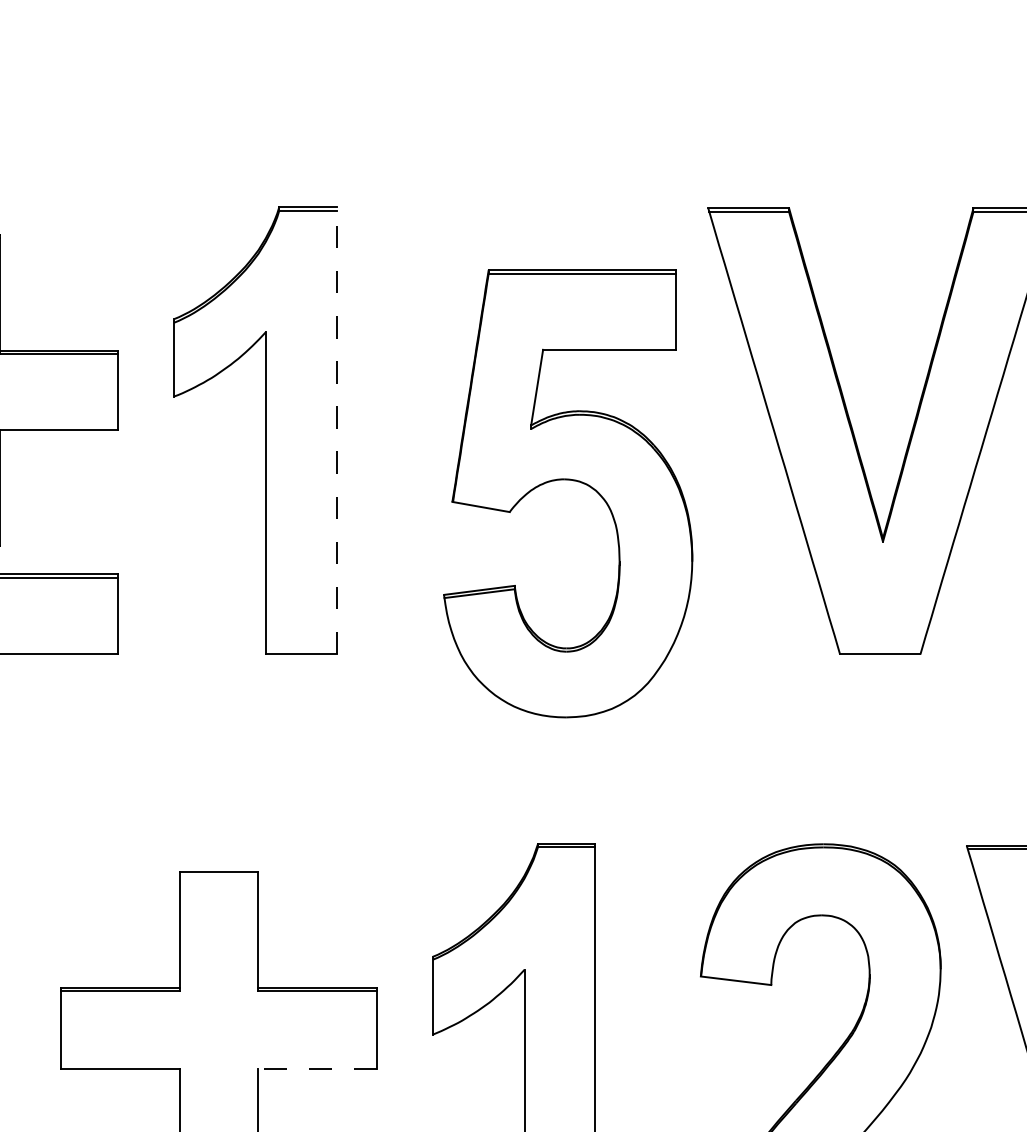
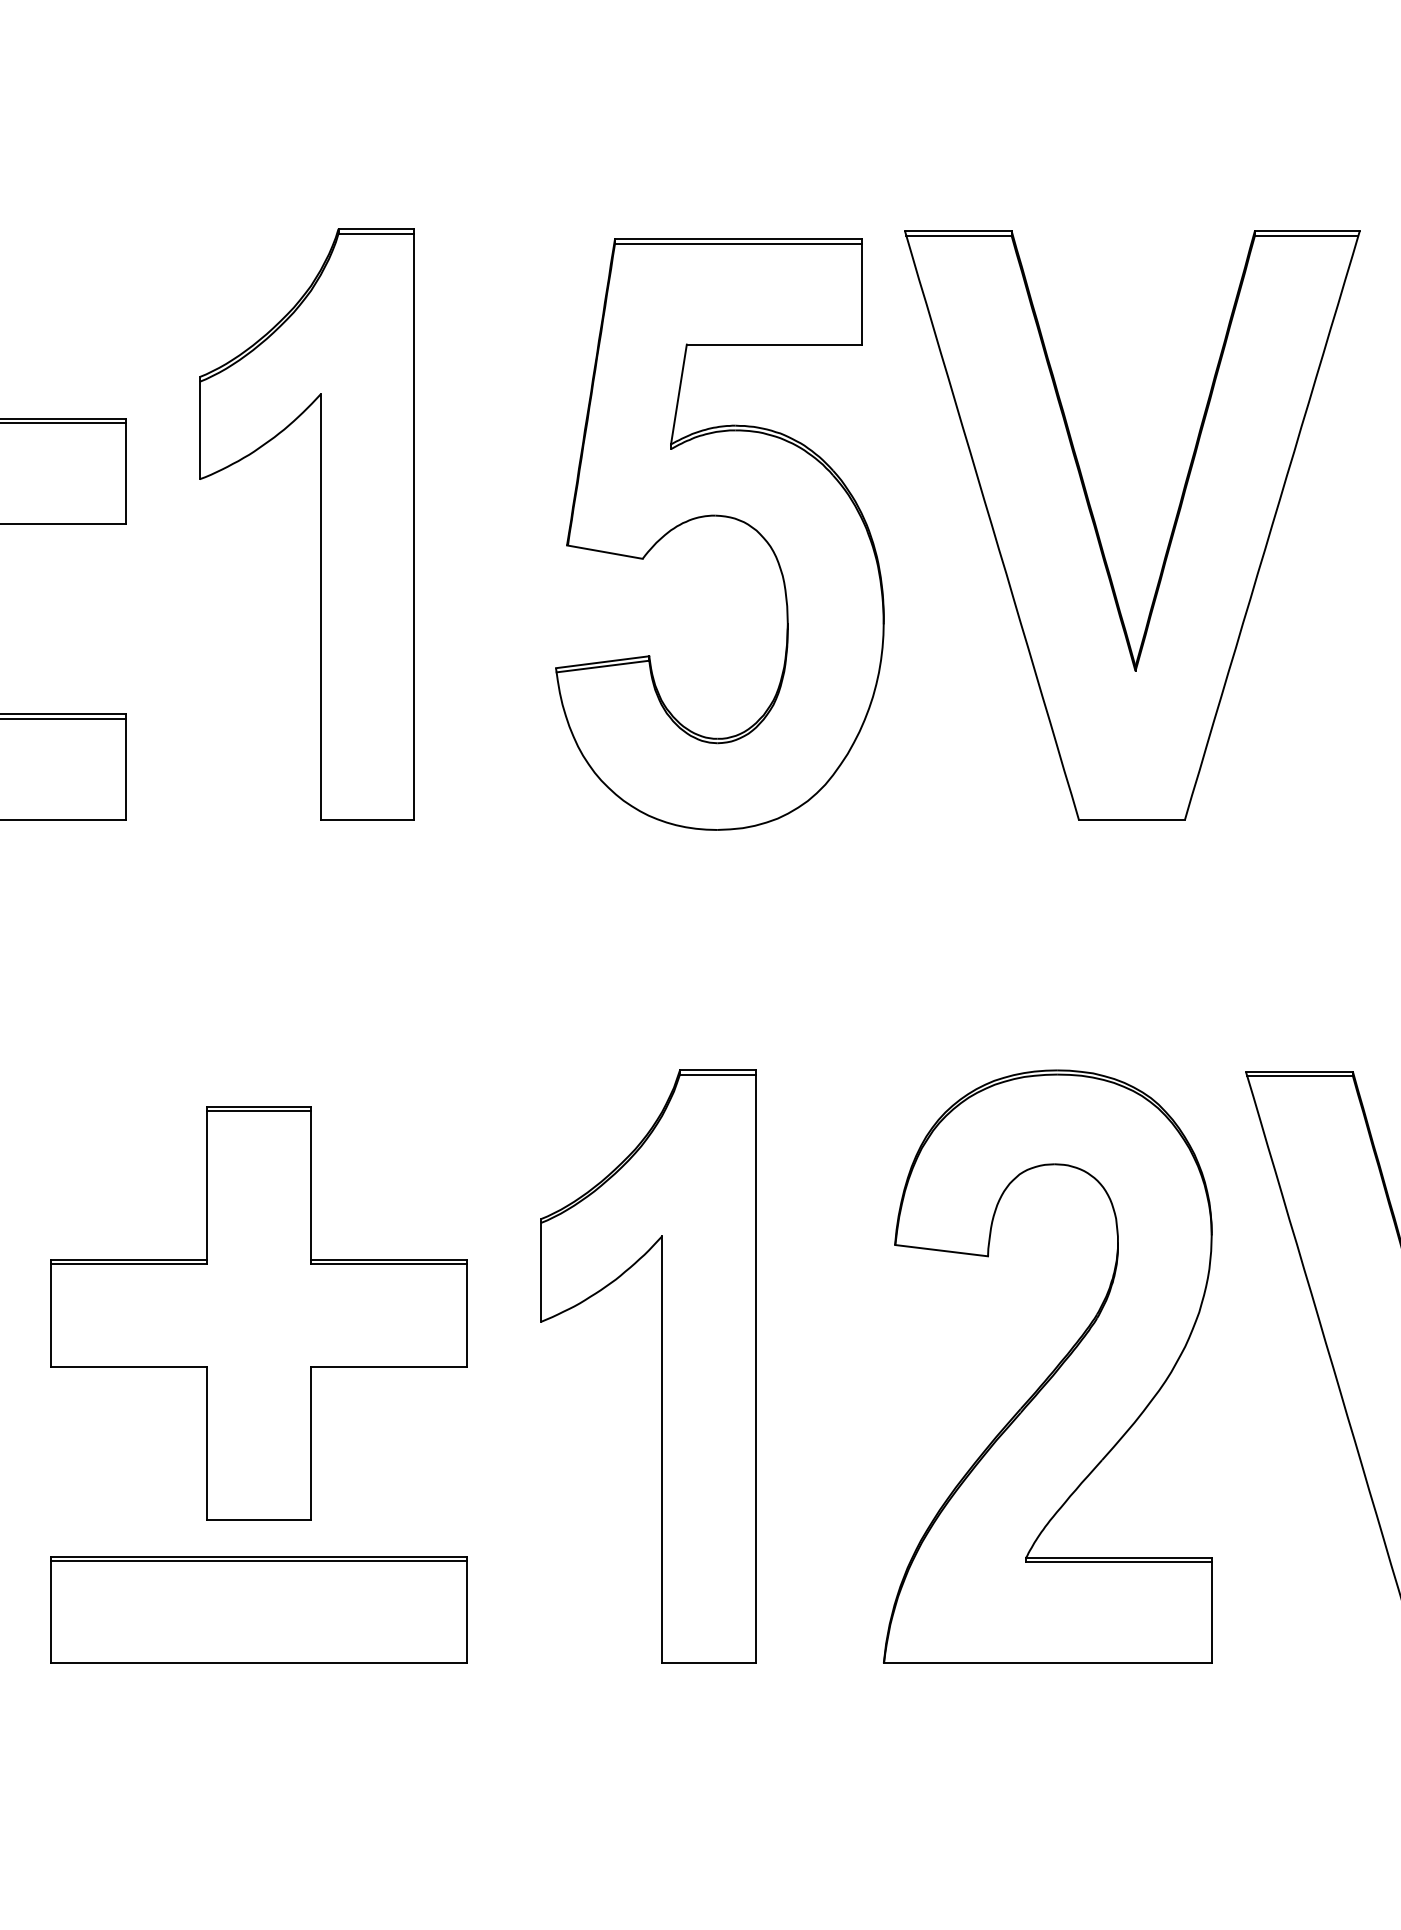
line: (336, 430) -> (414, 523), dashed -> solid
part: (570, 480) -> (722, 517), moved
line: (218, 875) -> (258, 1111), added
line: (317, 1068) -> (388, 1366), dashed -> solid

